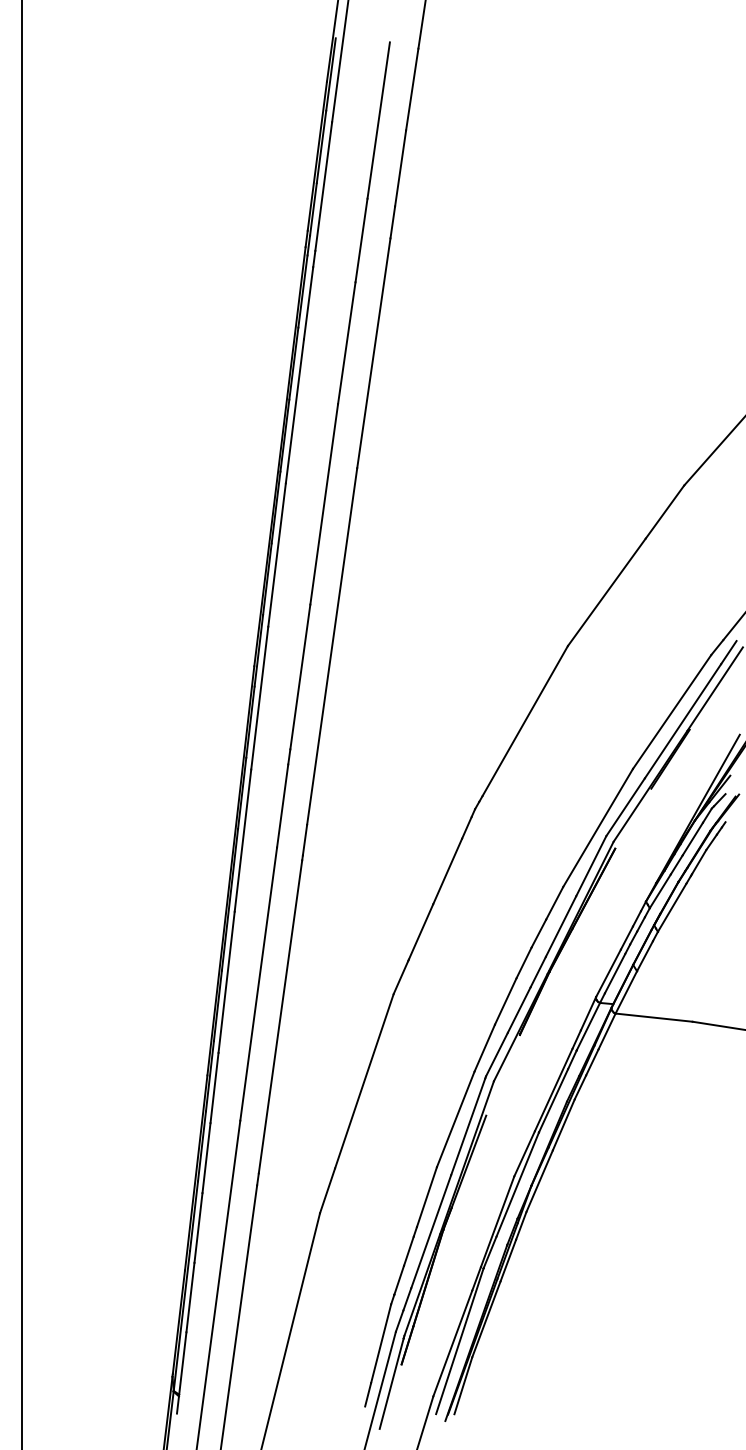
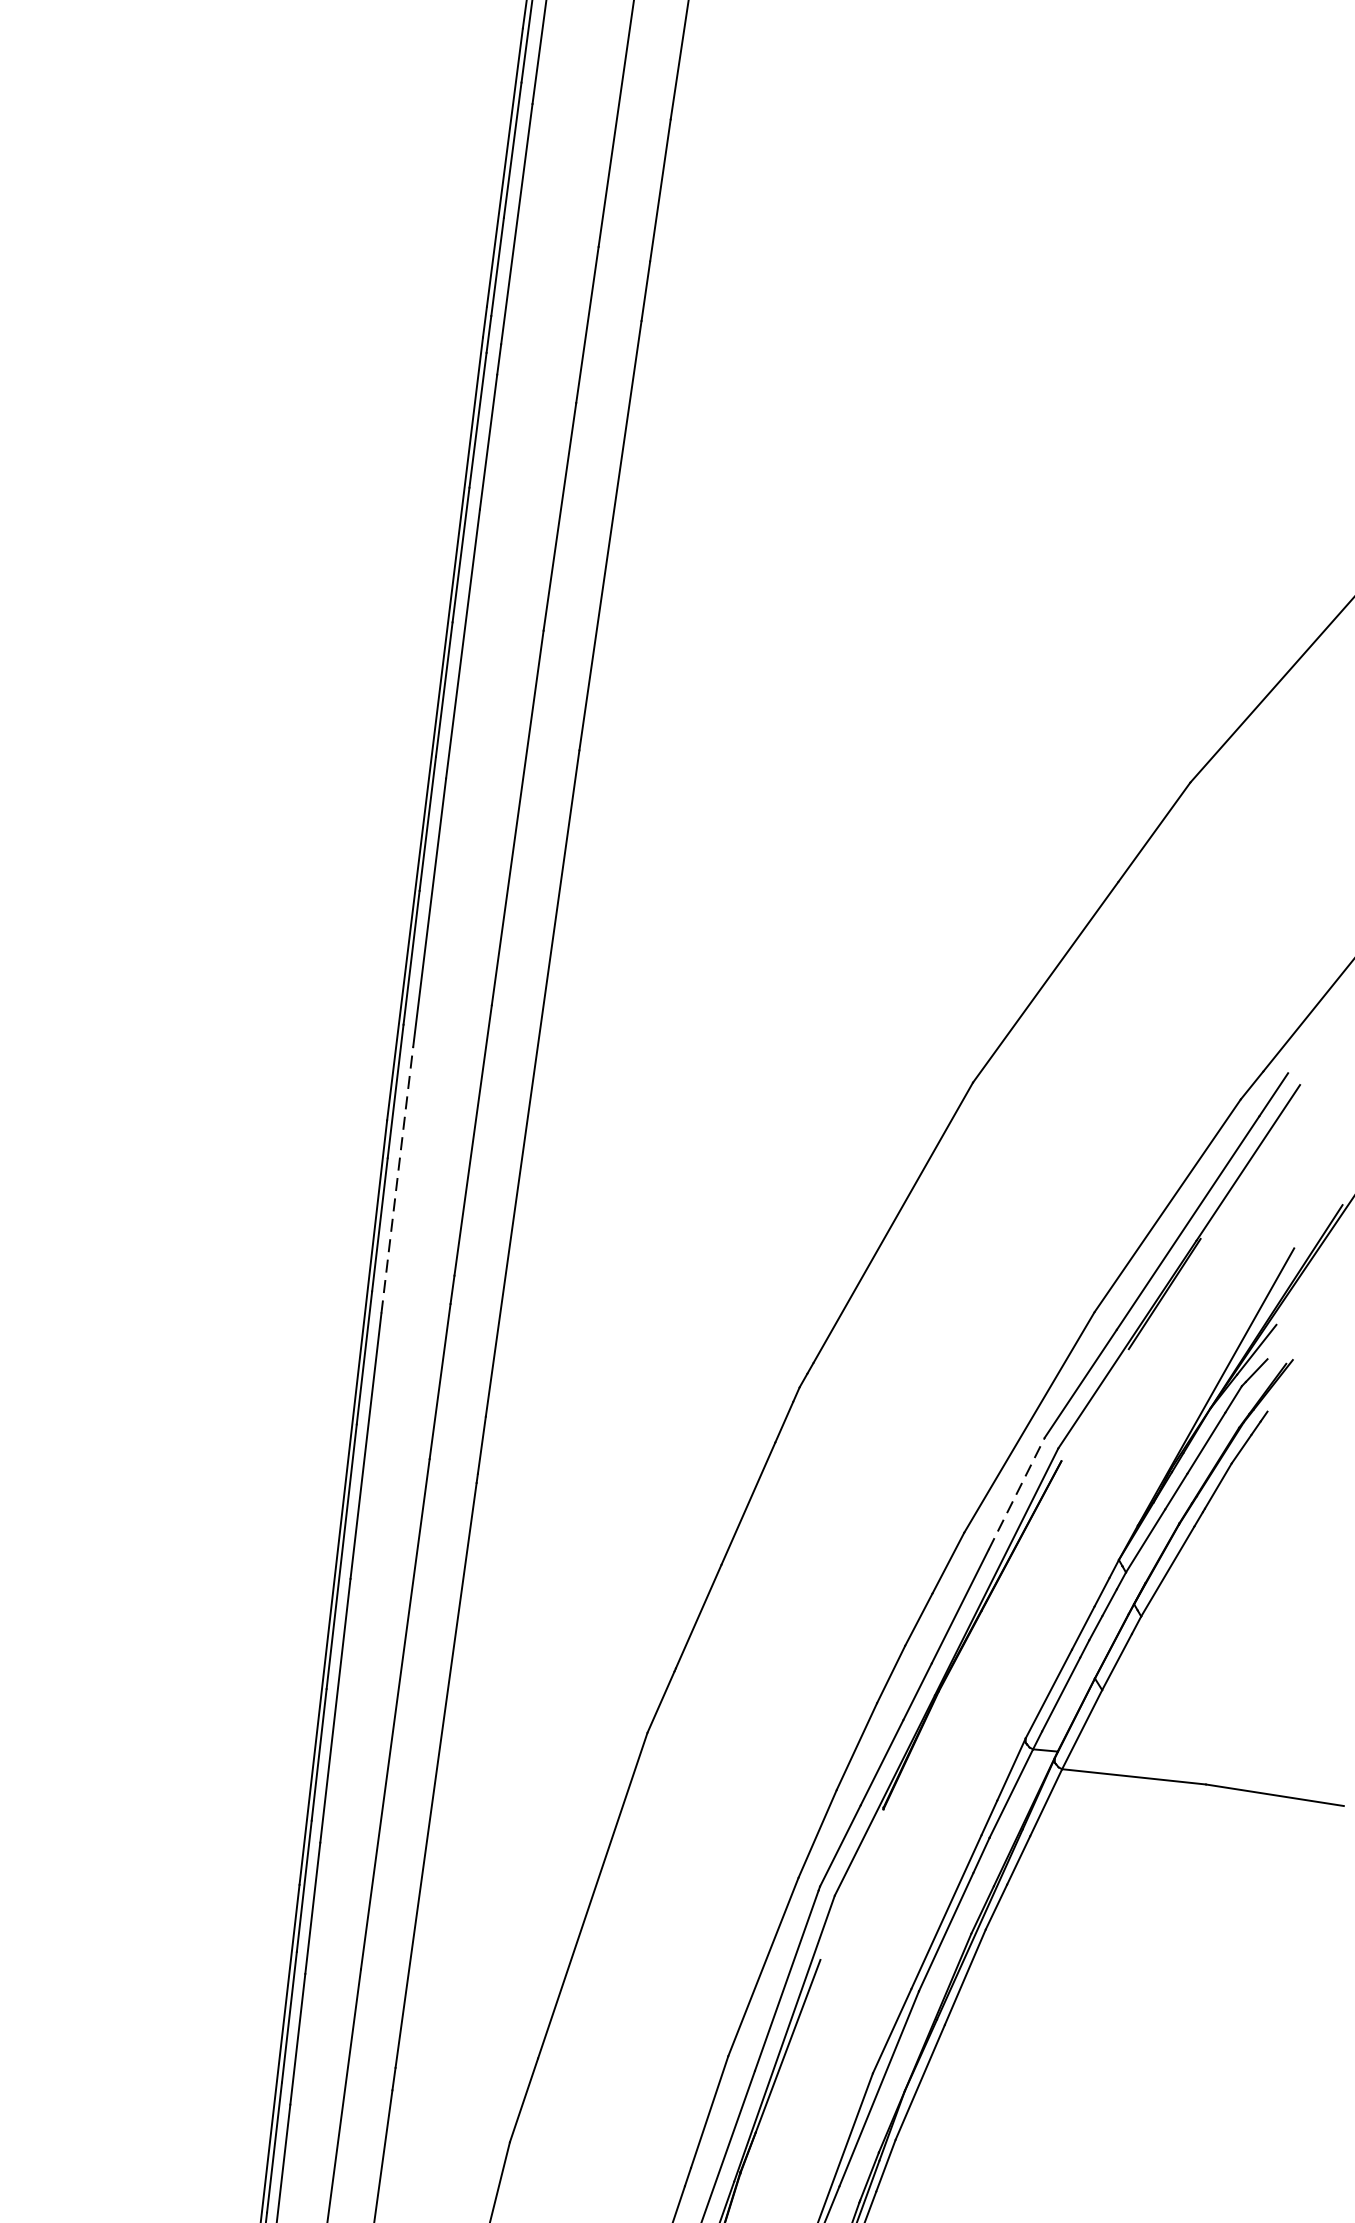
line: (259, 698) -> (396, 1180), solid -> dashed
line: (591, 866) -> (1017, 1494), solid -> dashed

